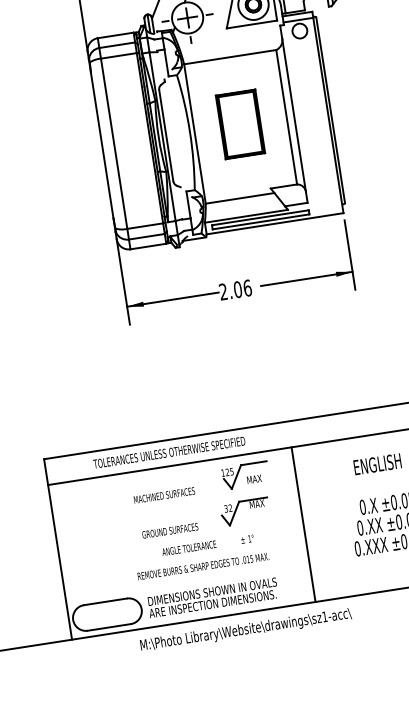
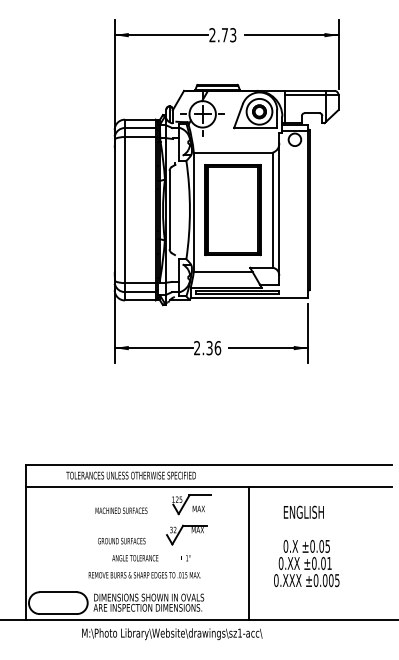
part: (239, 124) -> (232, 210), size x1.67
text: (237, 290) -> (209, 348), 2.06 -> 2.36
line: (304, 524) -> (249, 553), moved

